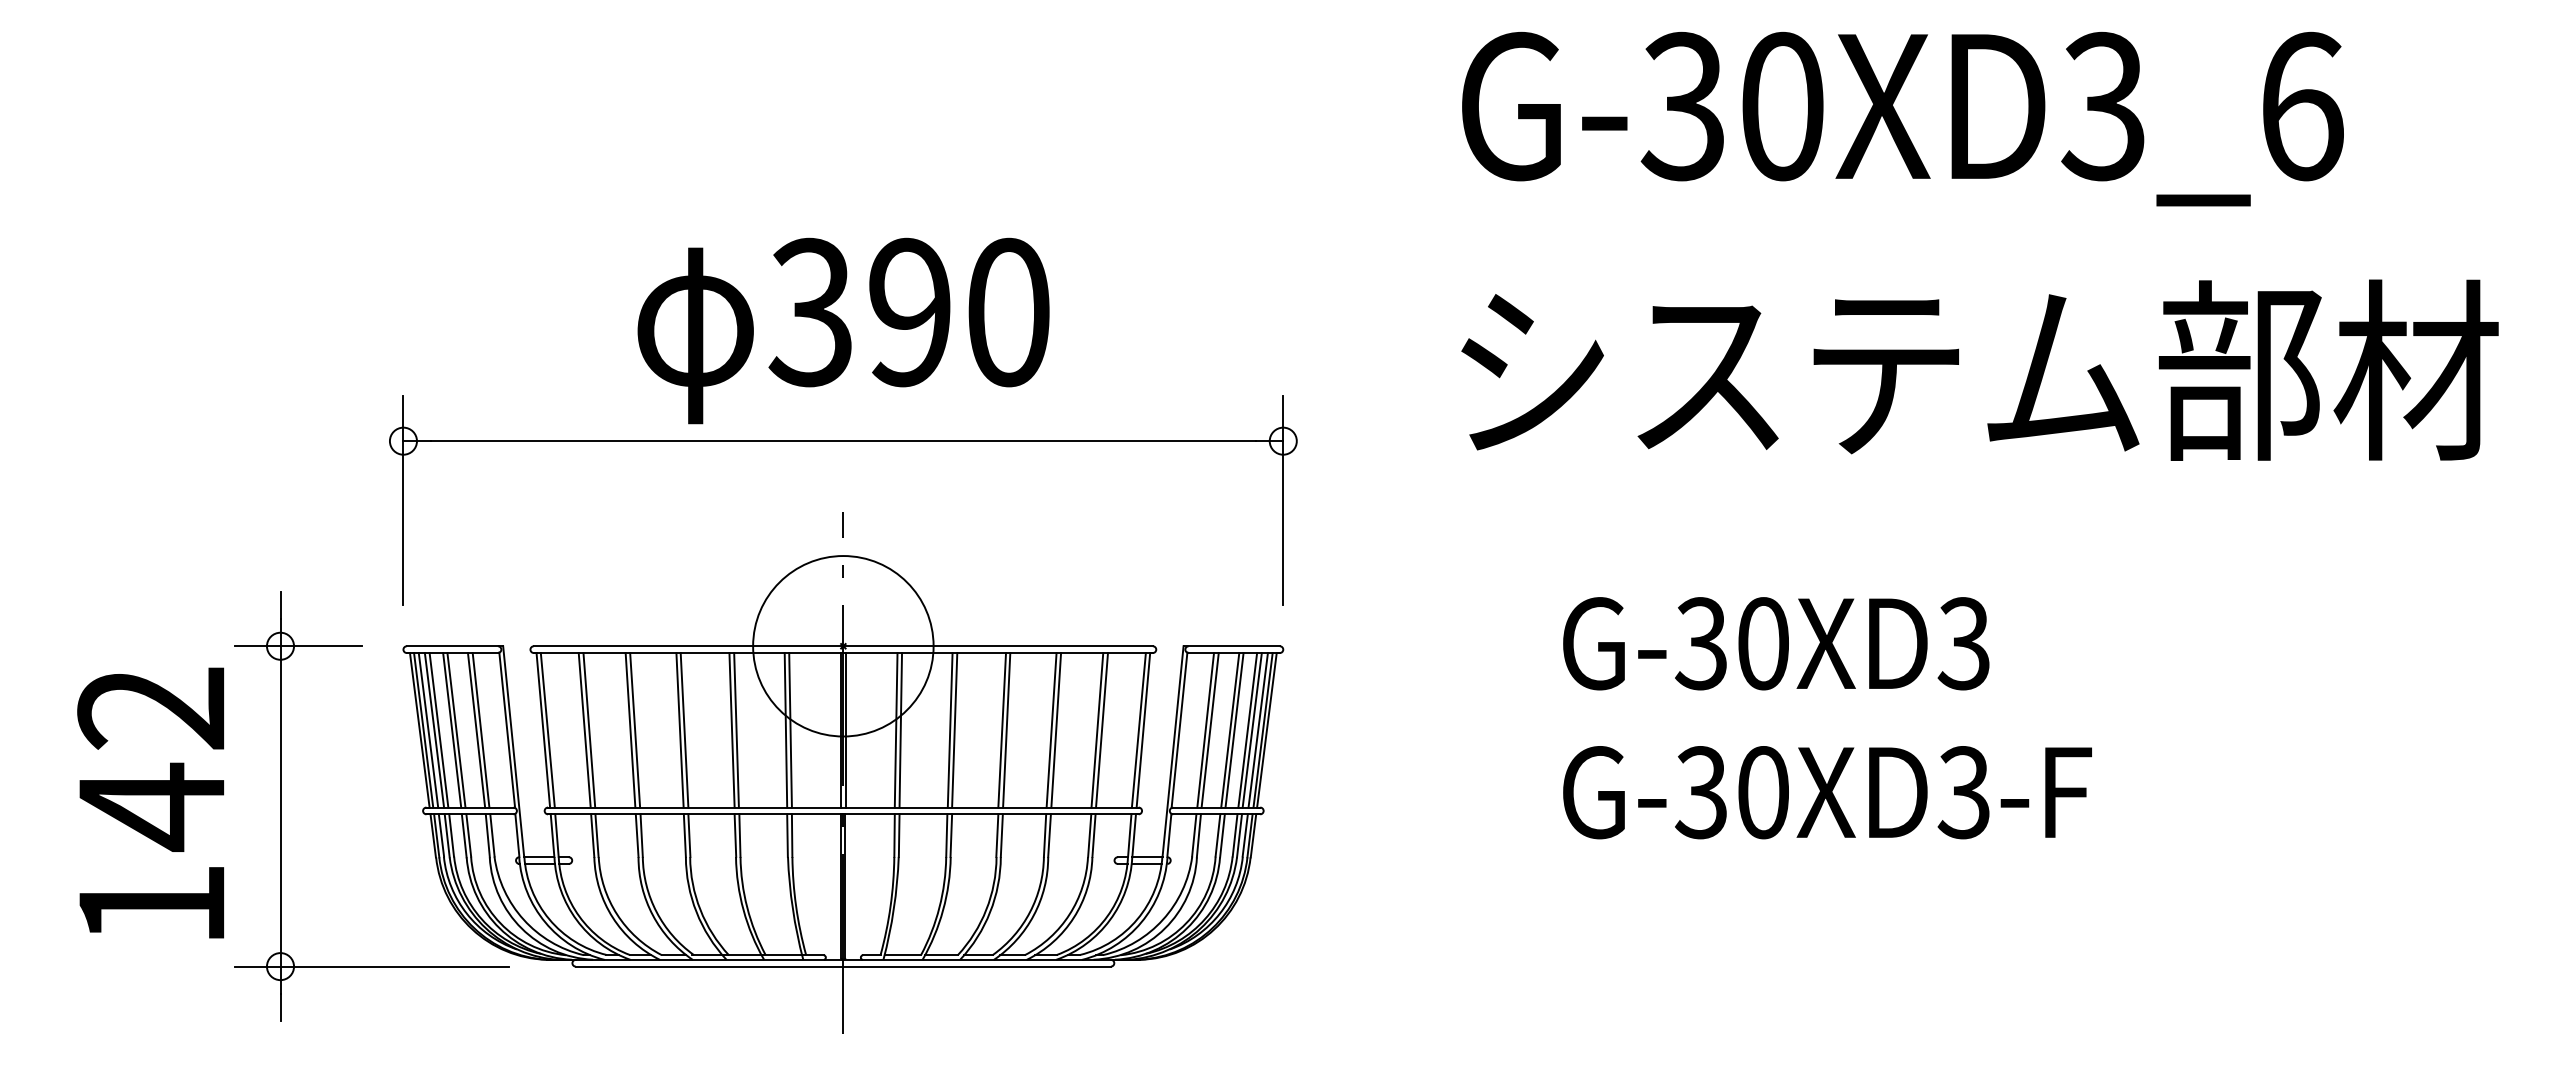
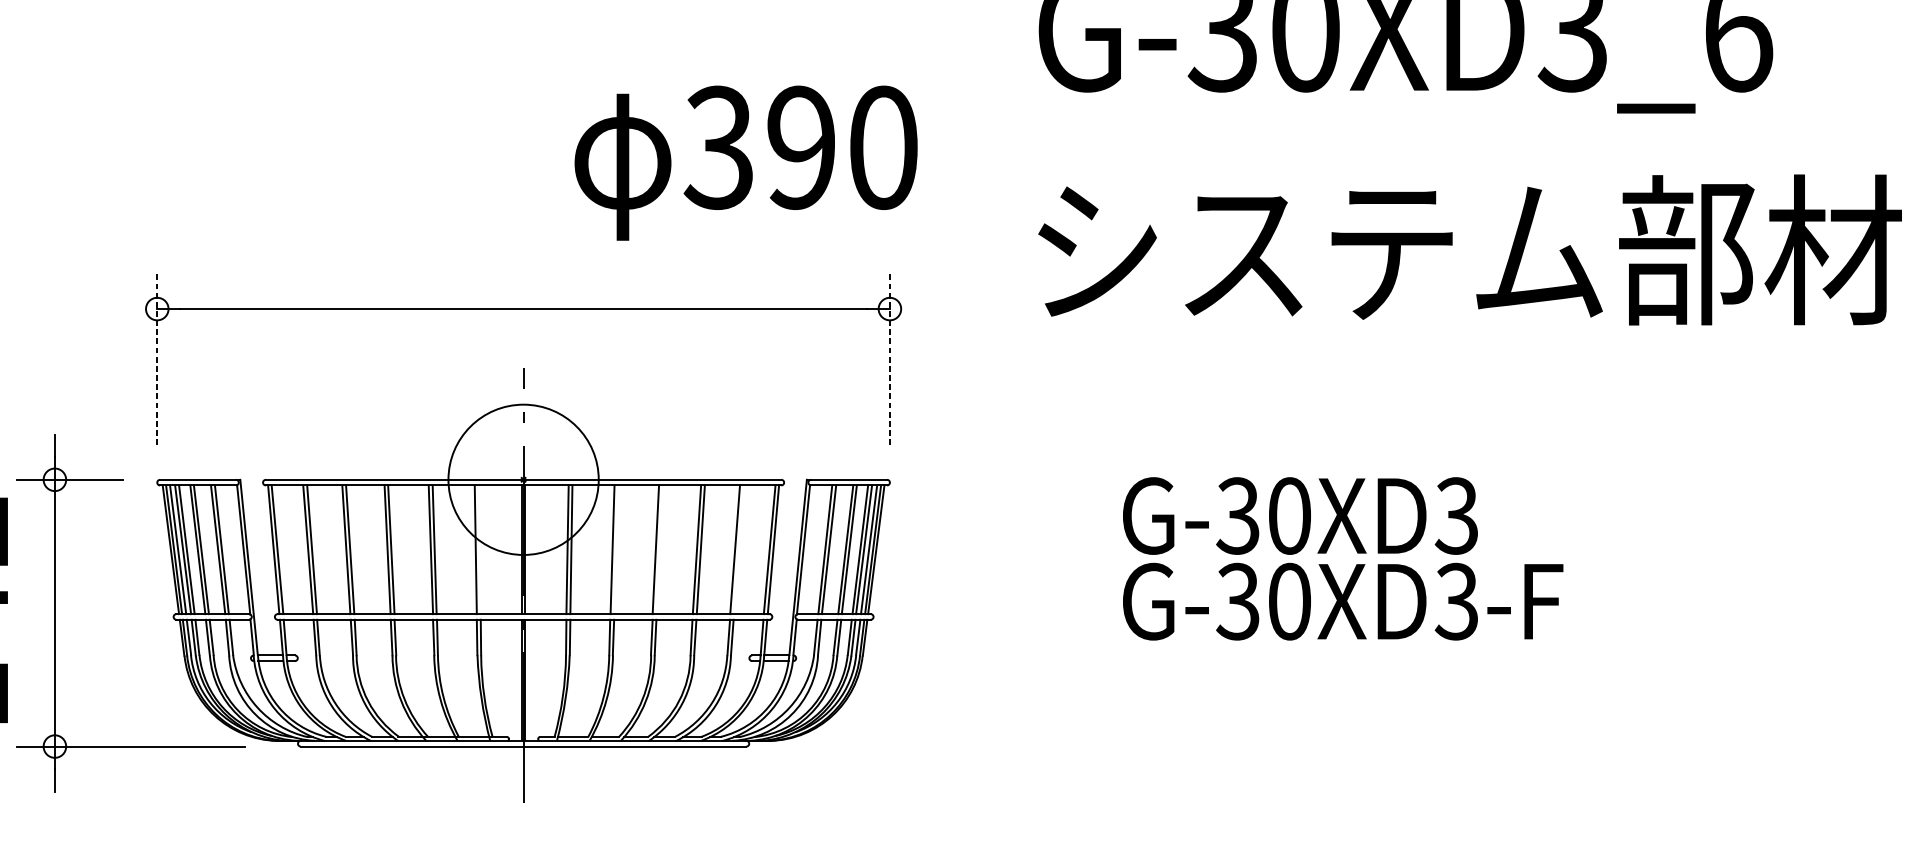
text: (843, 330) -> (746, 162), moved
line: (403, 499) -> (157, 357), solid -> dashed
line: (1283, 499) -> (890, 357), solid -> dashed
text: (1776, 643) -> (1300, 515), moved
line: (790, 730) -> (479, 549), removed
line: (954, 730) -> (616, 549), removed
line: (1006, 730) -> (659, 549), removed
line: (1101, 730) -> (738, 549), removed

